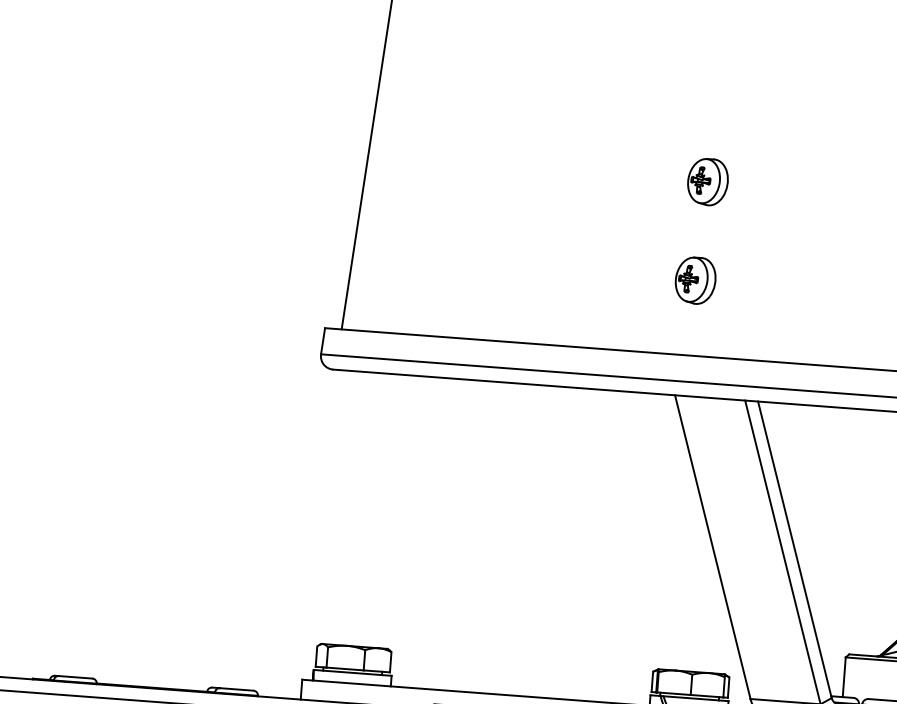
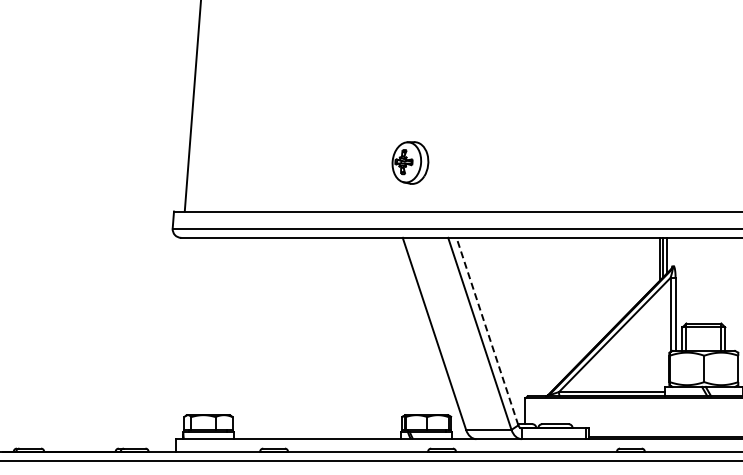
part: (707, 181) -> (413, 98), removed
part: (695, 279) -> (410, 162), size x1.4
line: (794, 549) -> (487, 331), solid -> dashed

